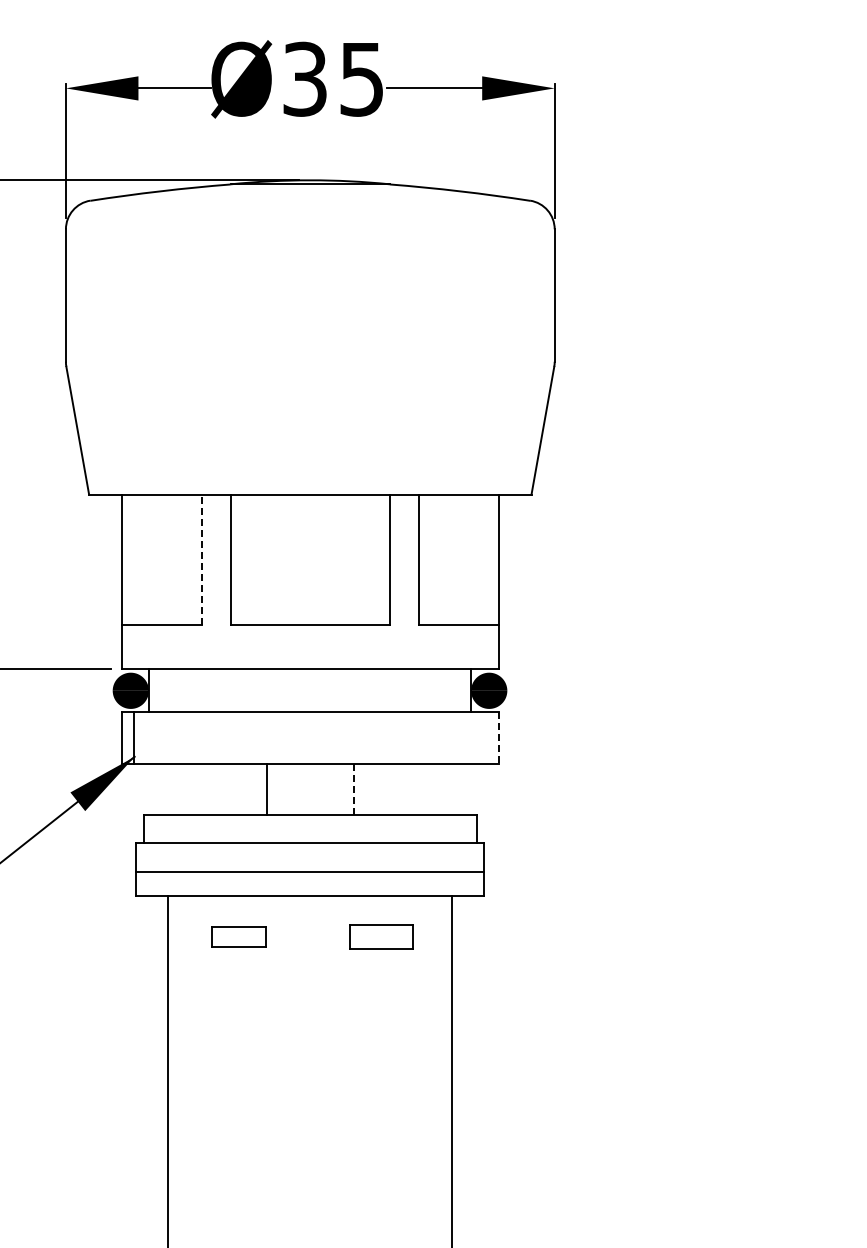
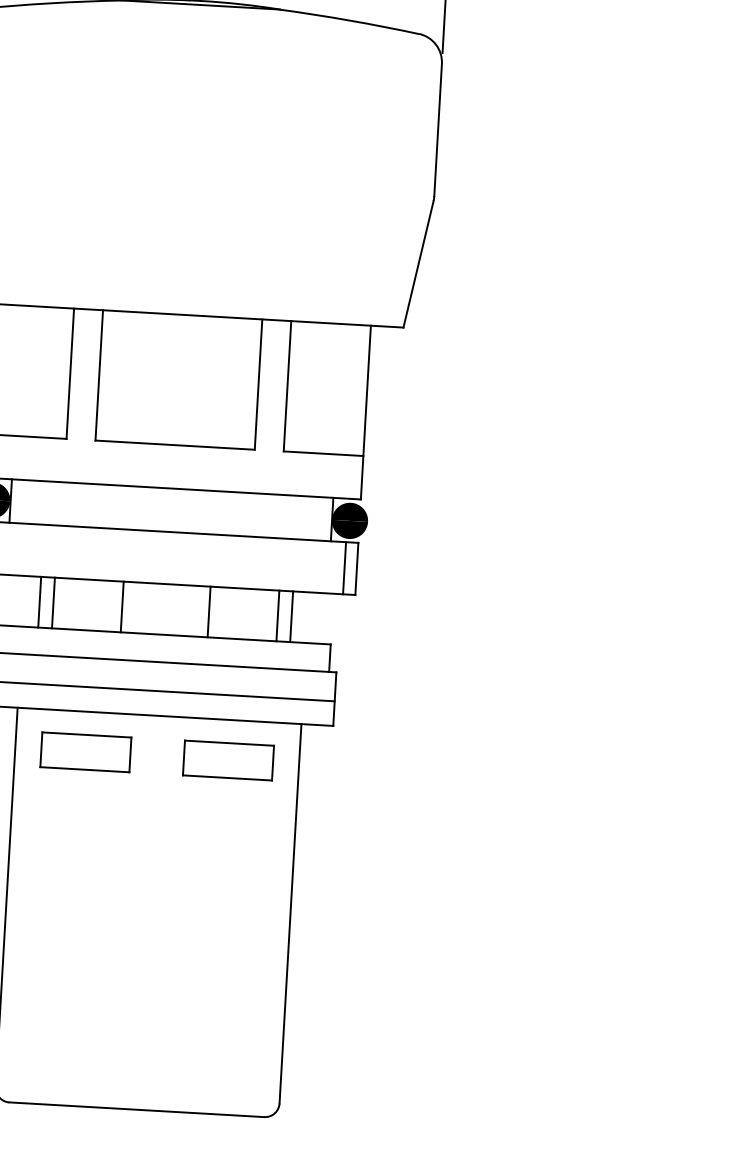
line: (201, 559) -> (70, 373), dashed -> solid
line: (486, 738) -> (344, 568), added
line: (498, 738) -> (356, 569), dashed -> solid
line: (184, 789) -> (40, 601), added
line: (197, 789) -> (53, 602), added
line: (353, 789) -> (208, 611), dashed -> solid
line: (422, 789) -> (277, 615), added
line: (436, 789) -> (291, 616), added
part: (238, 936) -> (85, 751), size x1.67
part: (381, 936) -> (228, 759), size x1.43

